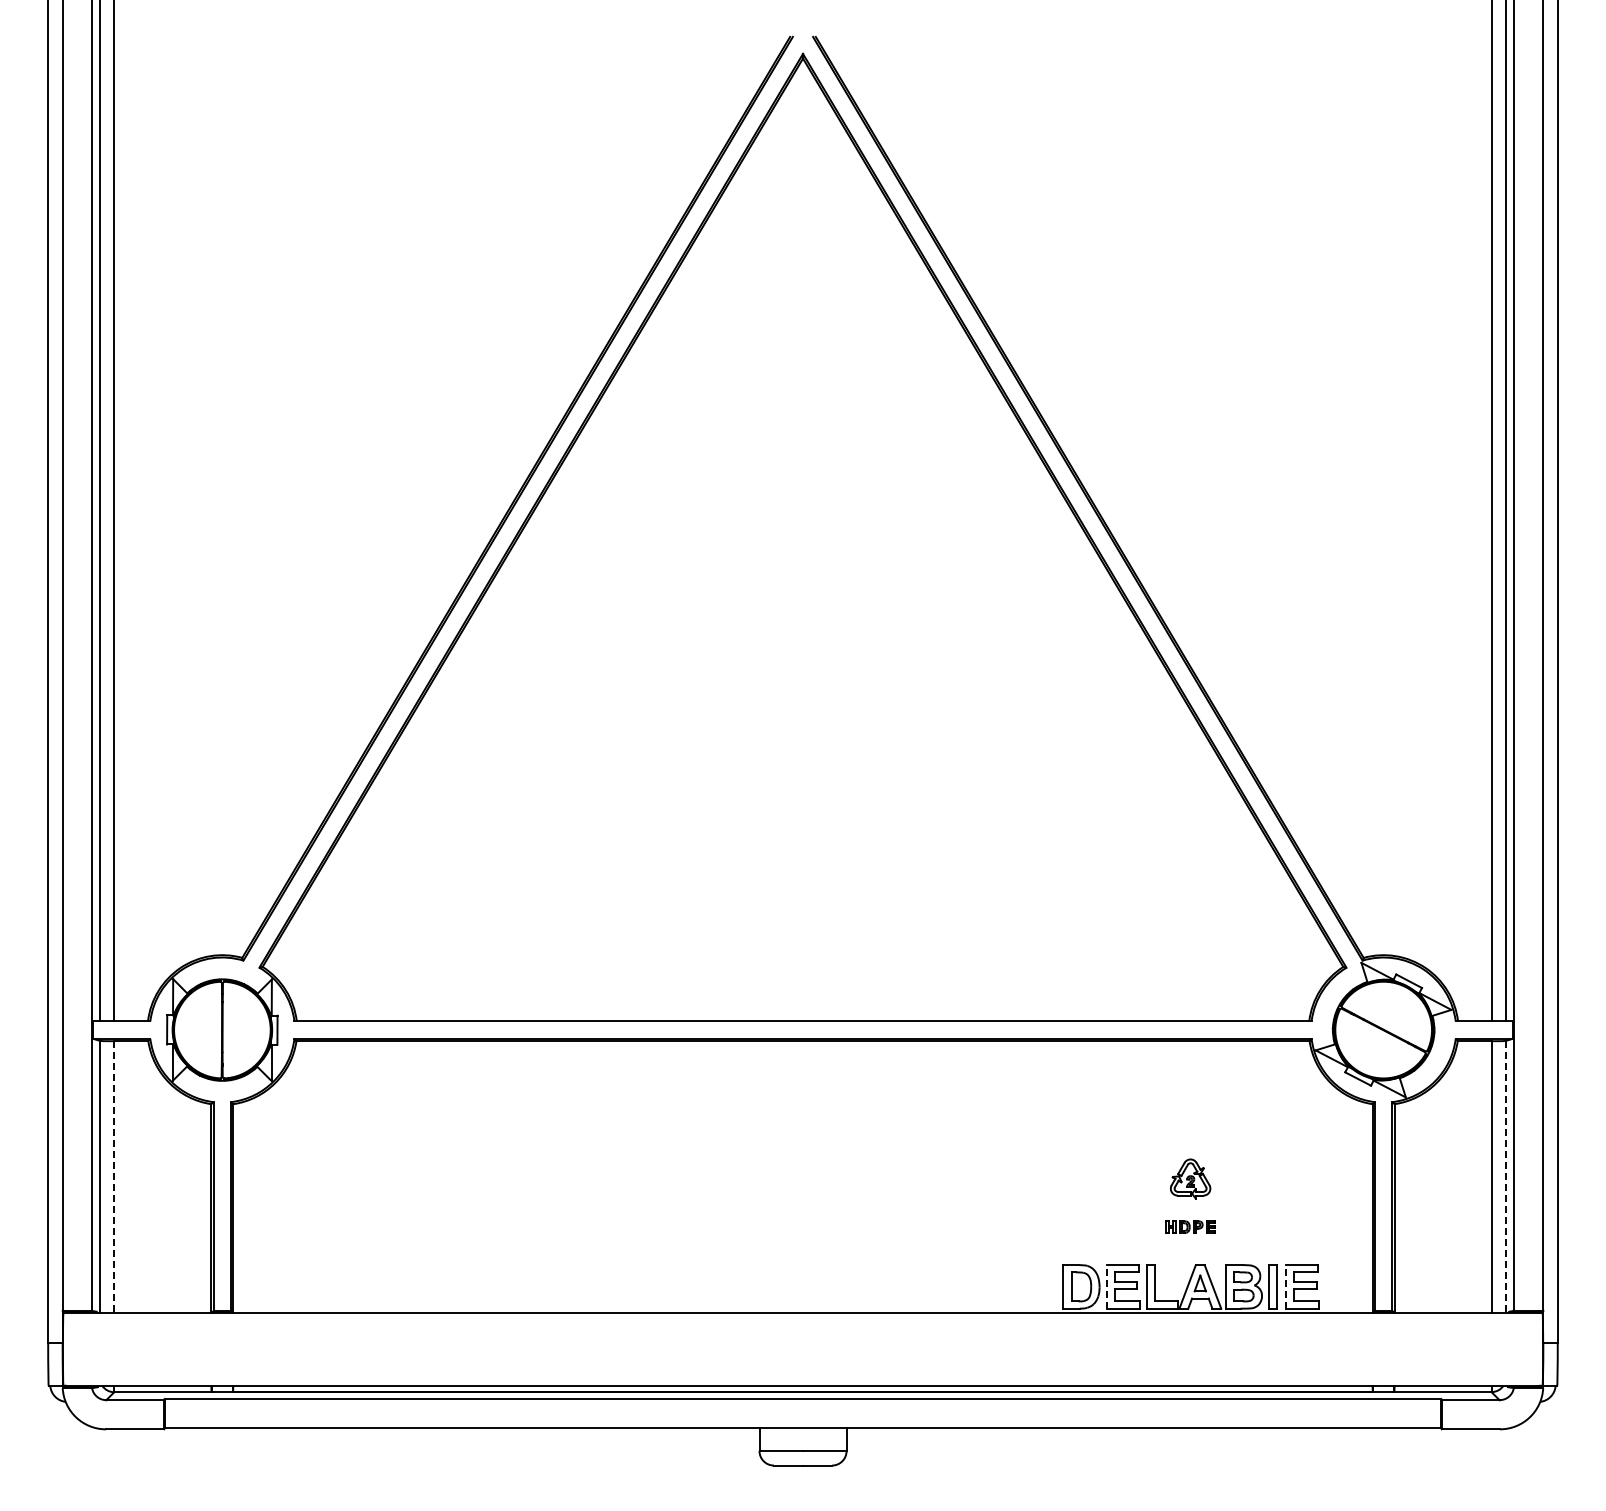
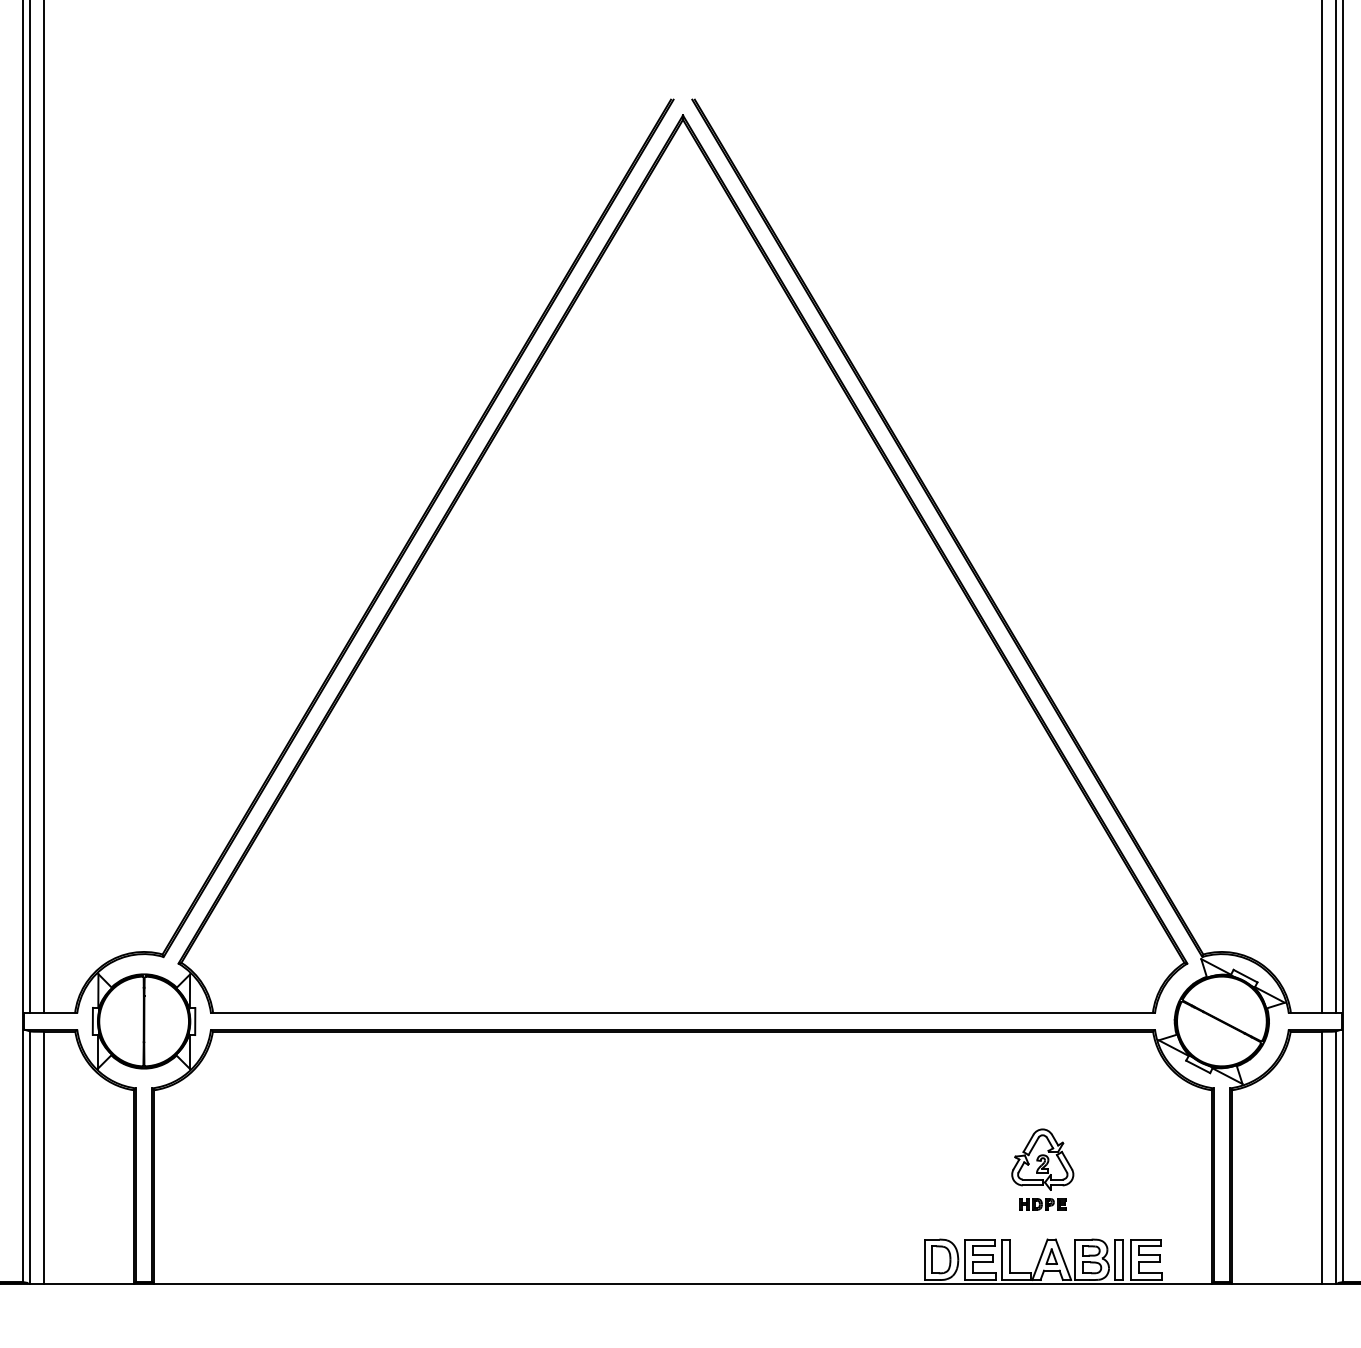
line: (114, 1177) -> (43, 1158), dashed -> solid
line: (1506, 1177) -> (1335, 1158), dashed -> solid
part: (1190, 1178) -> (1042, 1159), size x1.67
line: (1106, 1286) -> (964, 1259), dashed -> solid
line: (1285, 1286) -> (1130, 1259), dashed -> solid

